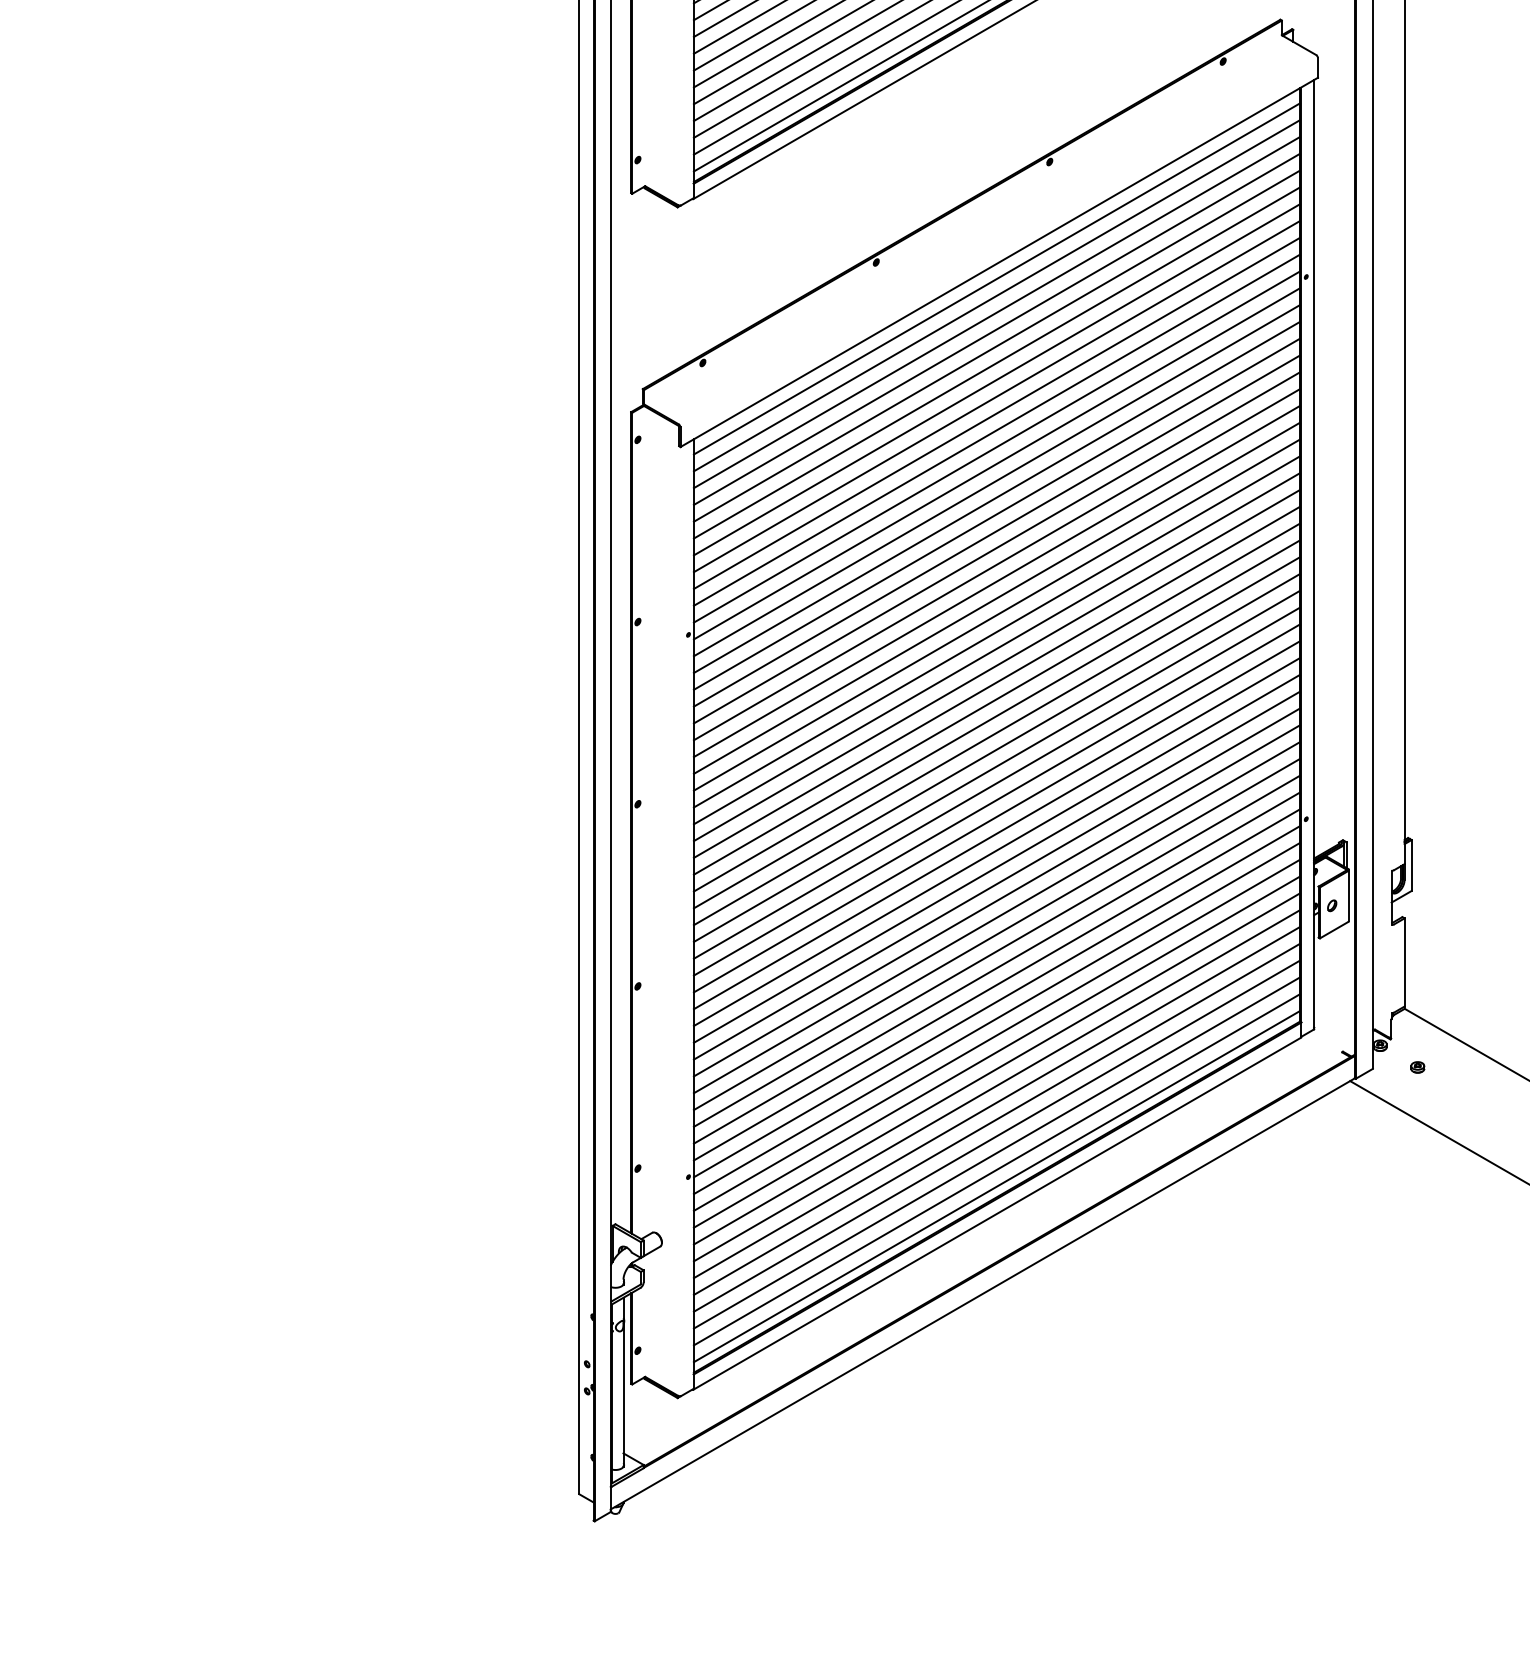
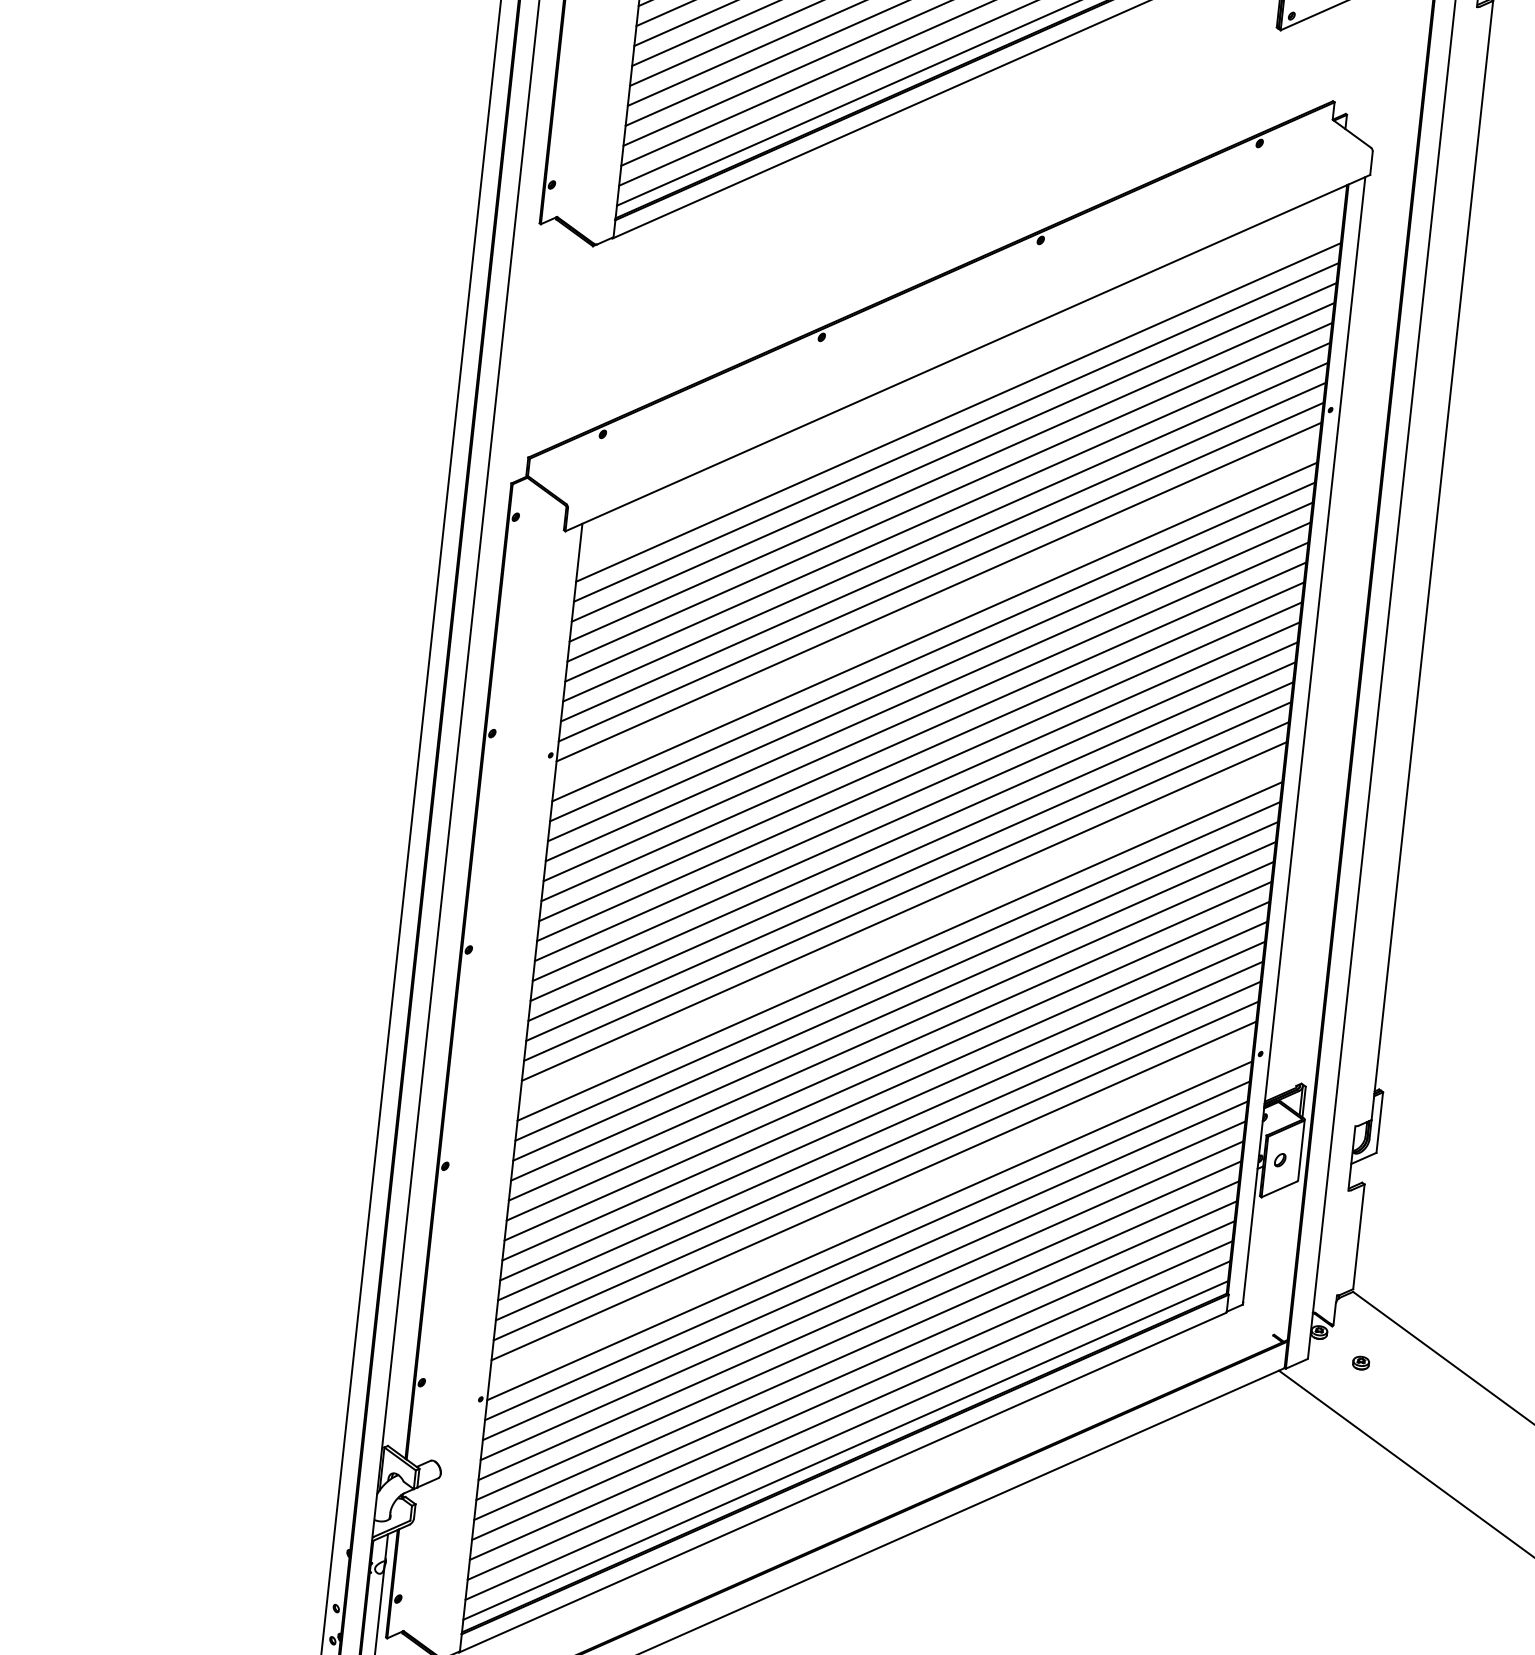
line: (996, 278) -> (962, 371), removed
line: (996, 295) -> (960, 392), removed
line: (996, 480) -> (936, 611), removed
line: (996, 749) -> (901, 931), removed
line: (996, 984) -> (871, 1210), removed

